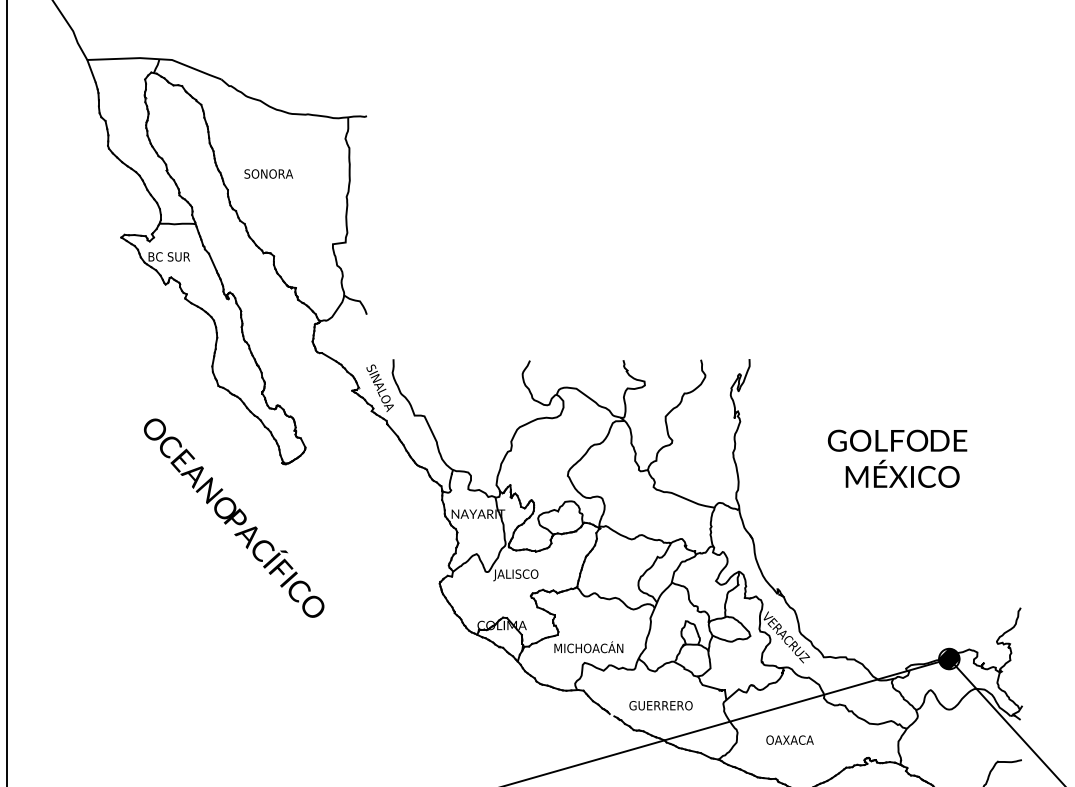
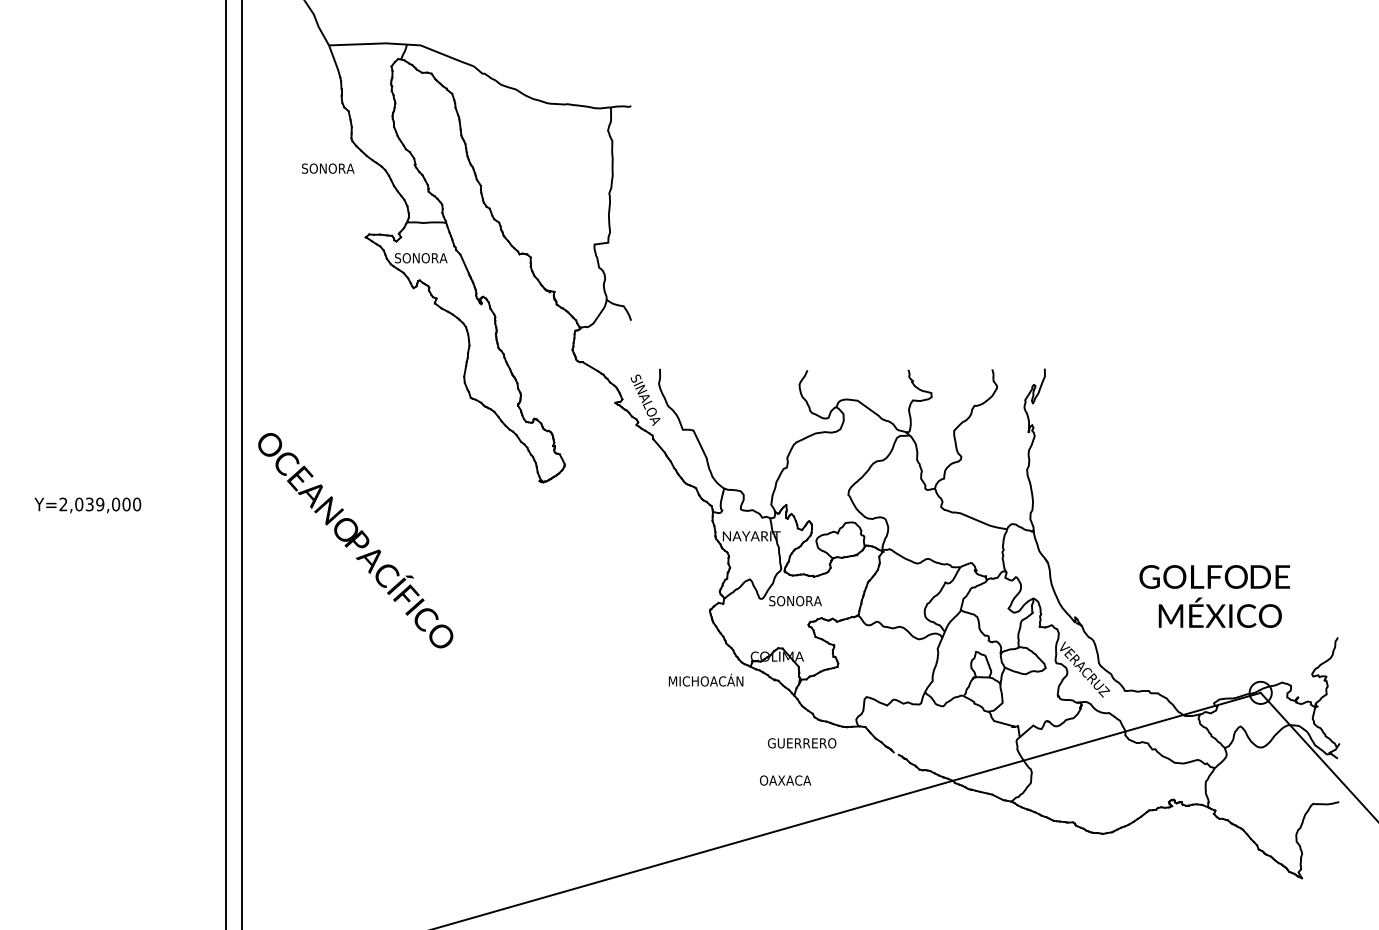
text: (269, 173) -> (328, 168), moved
text: (172, 257) -> (421, 258), BC SUR -> SONORA
text: (897, 458) -> (1214, 596), moved
text: (233, 518) -> (355, 540), moved
text: (517, 575) -> (794, 602), JALISCO -> SONORA
text: (588, 646) -> (705, 679), moved
hatch: (949, 658) -> (1260, 692), removed
text: (661, 705) -> (802, 743), moved
text: (789, 740) -> (785, 780), moved

